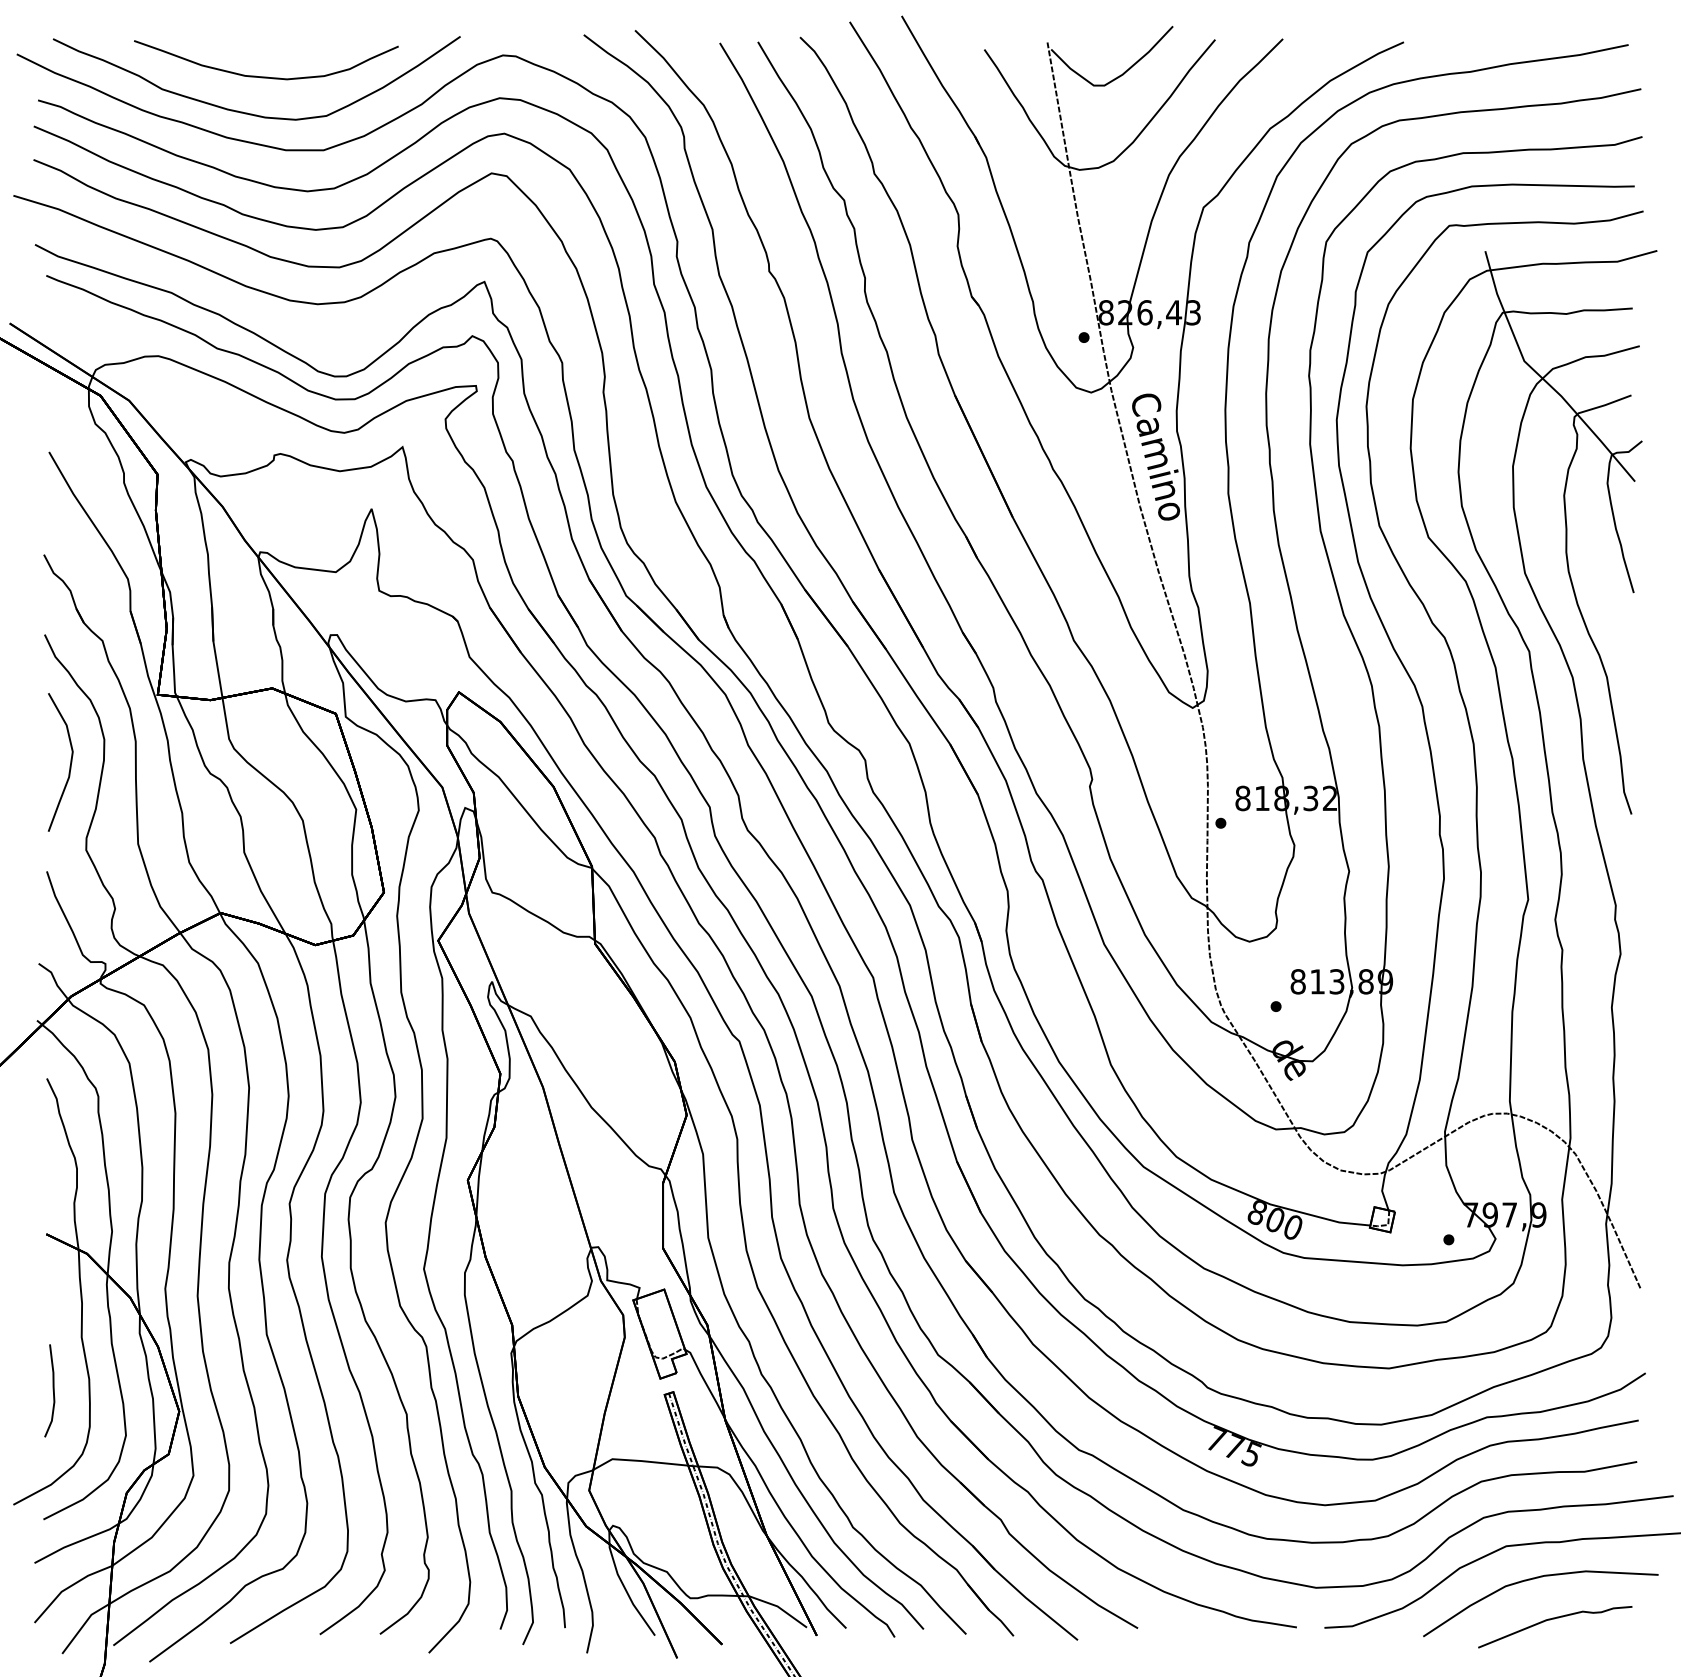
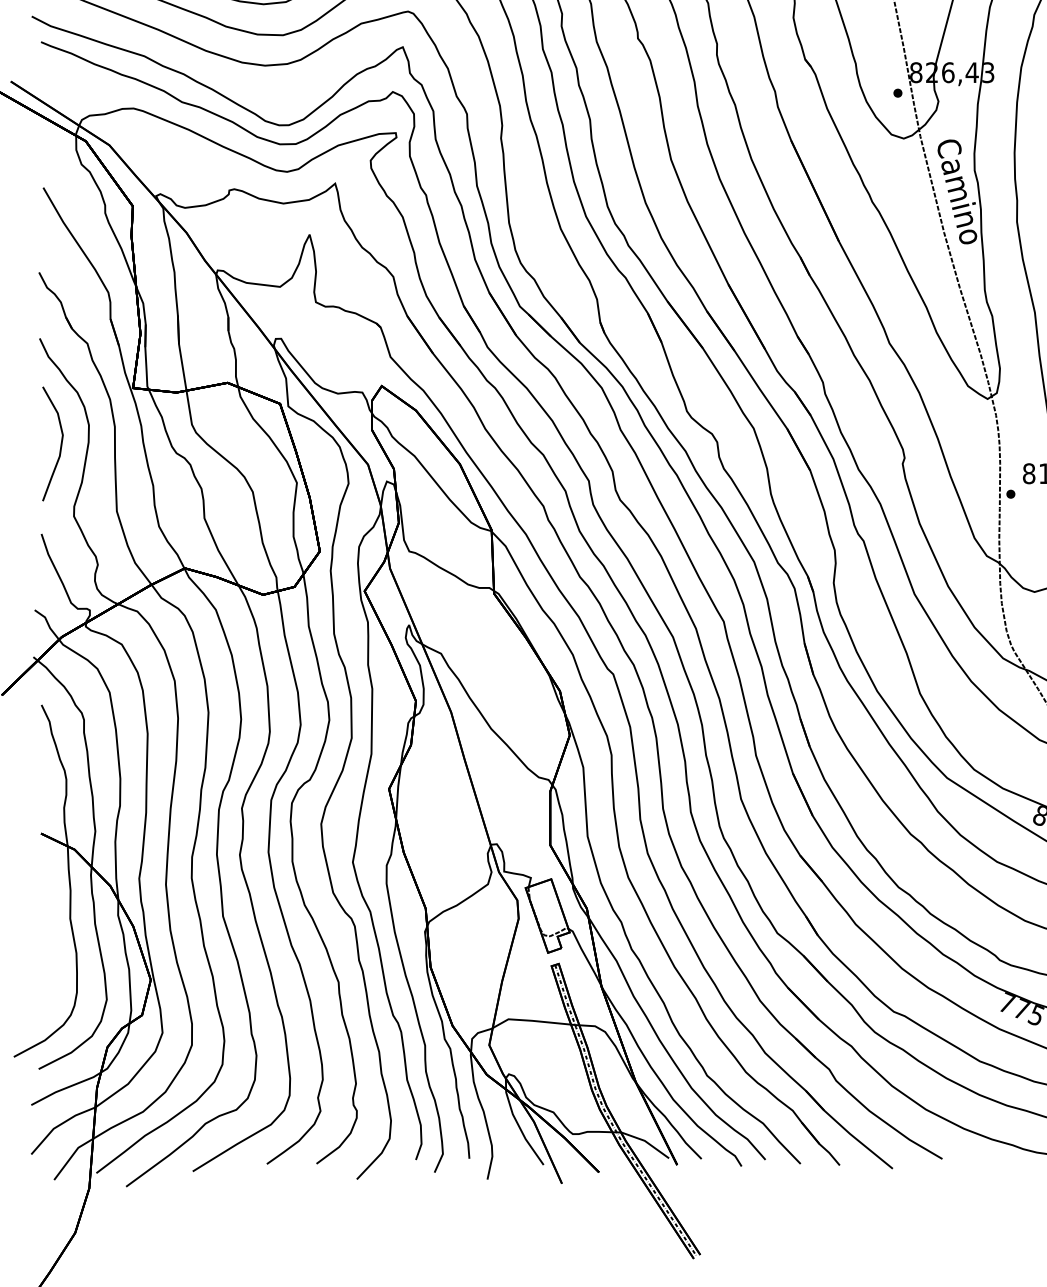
curve: (52, 1390) -> (46, 962), removed

